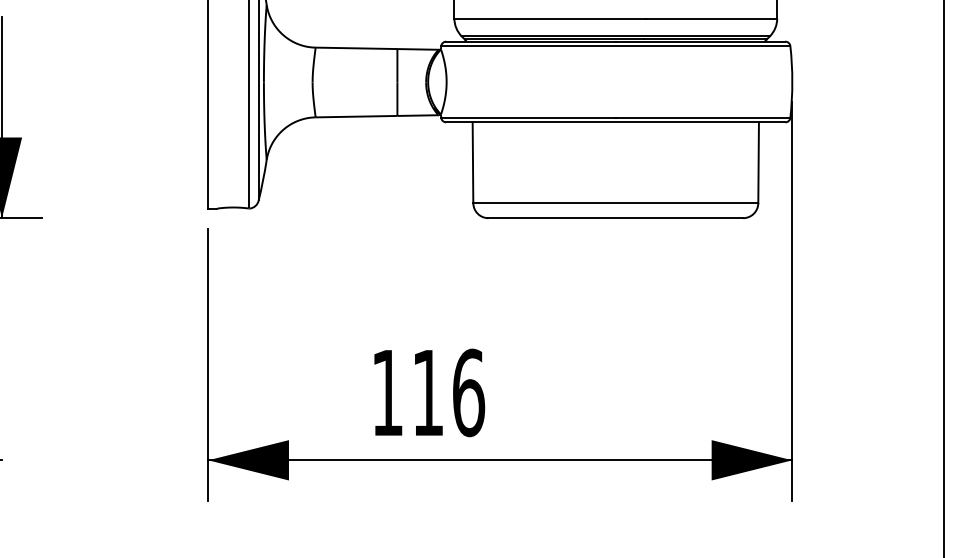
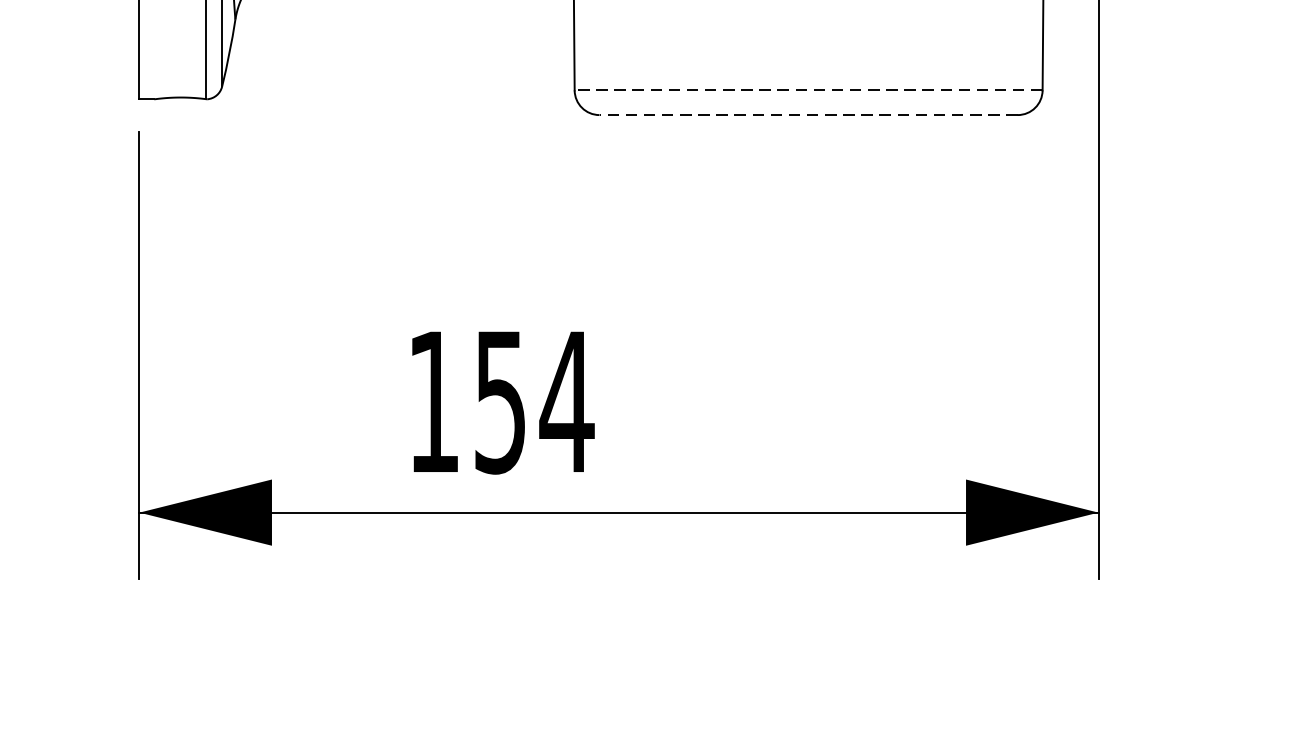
line: (615, 203) -> (808, 90), solid -> dashed
line: (615, 218) -> (808, 115), solid -> dashed
text: (449, 392) -> (535, 401), 116 -> 154

